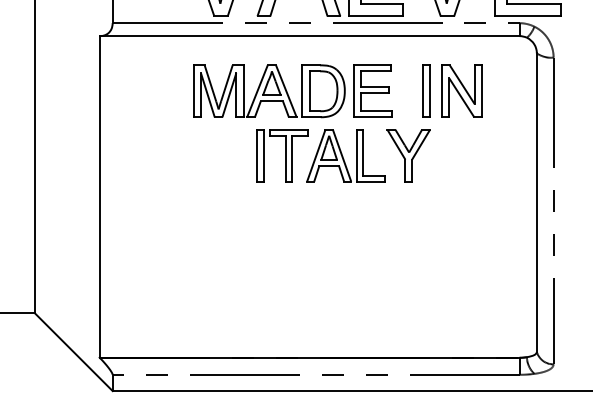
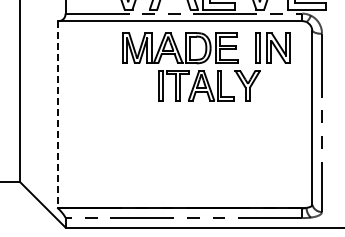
part: (337, 122) -> (206, 66), moved
line: (100, 196) -> (58, 114), solid -> dashed

